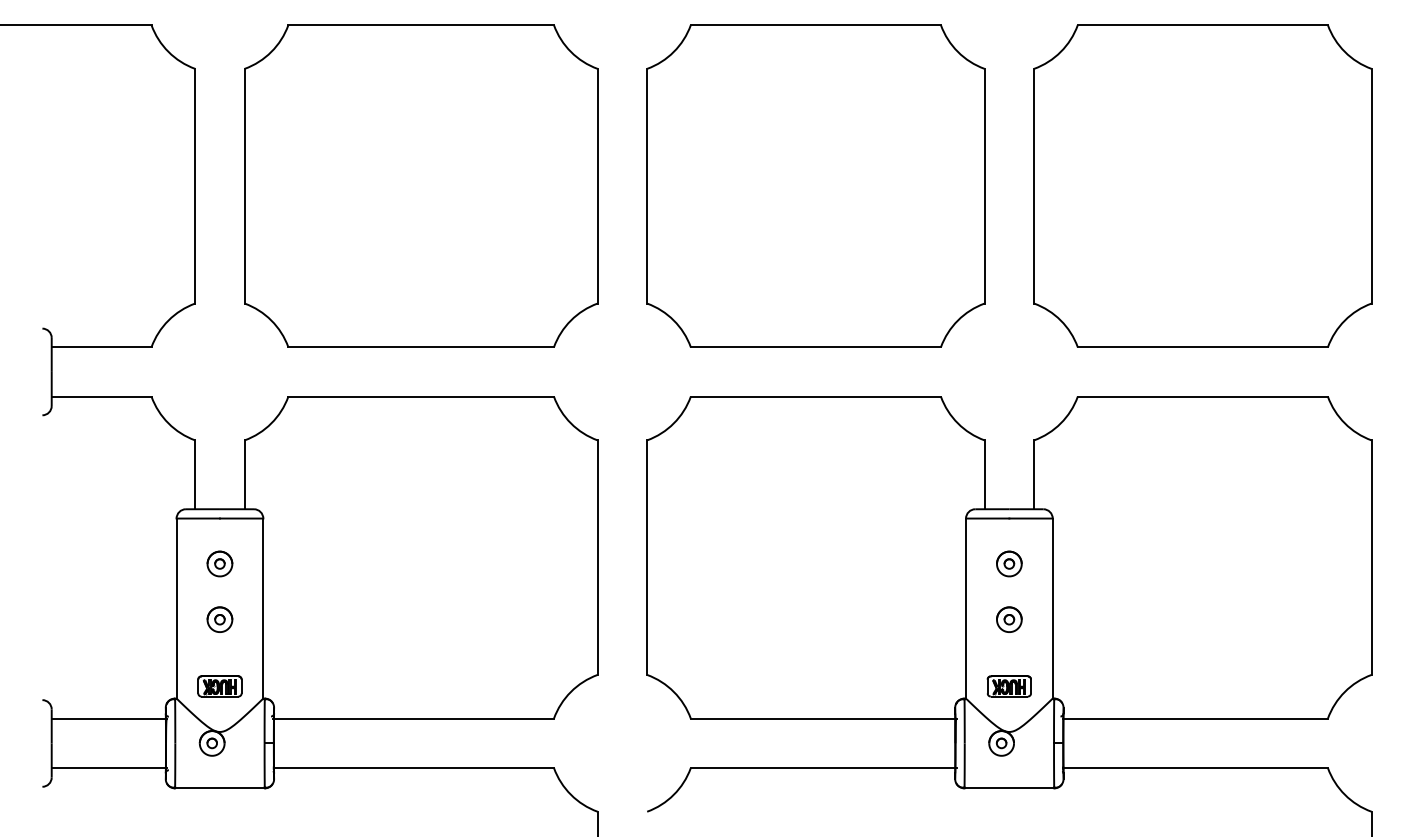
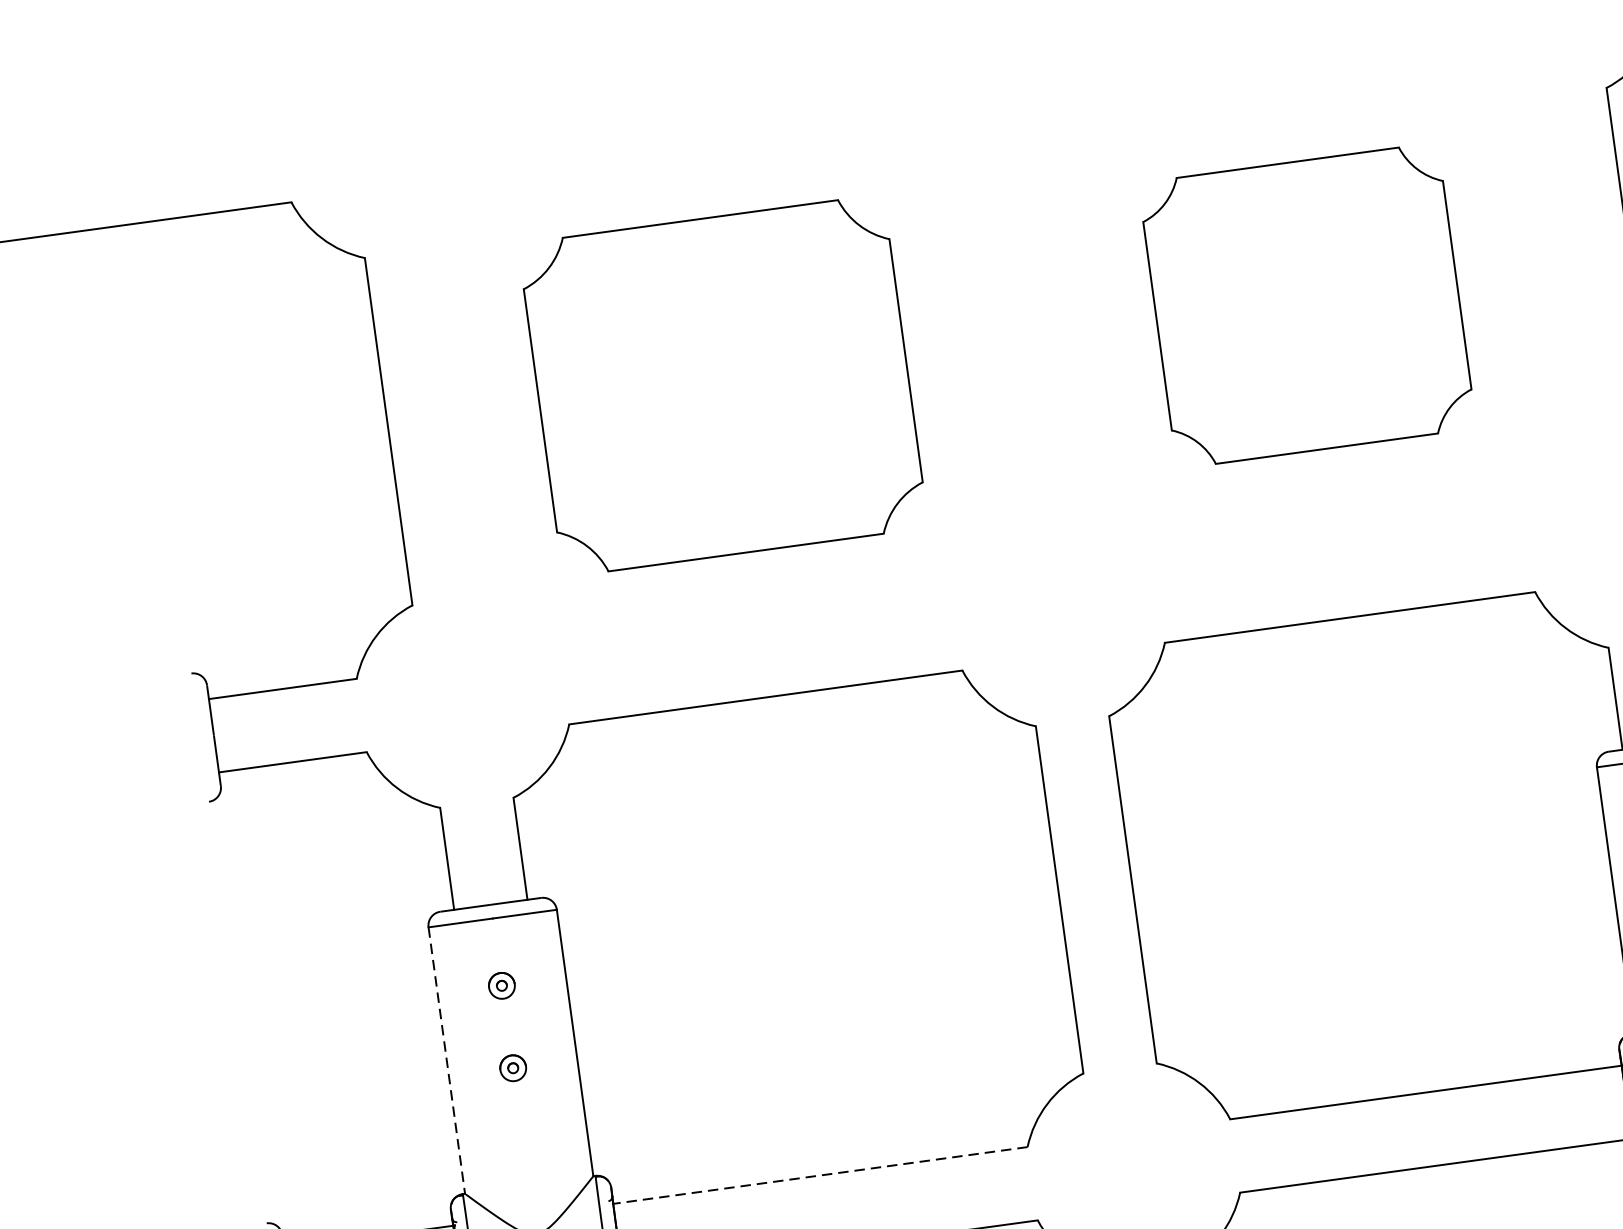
part: (421, 185) -> (723, 384), size x0.7
part: (815, 185) -> (1306, 304), size x0.6
part: (219, 563) -> (501, 985), size x0.7
line: (176, 609) -> (446, 1062), solid -> dashed
part: (219, 619) -> (512, 1068), size x0.7
part: (219, 686) -> (526, 1167), removed
line: (413, 718) -> (819, 1175), solid -> dashed

